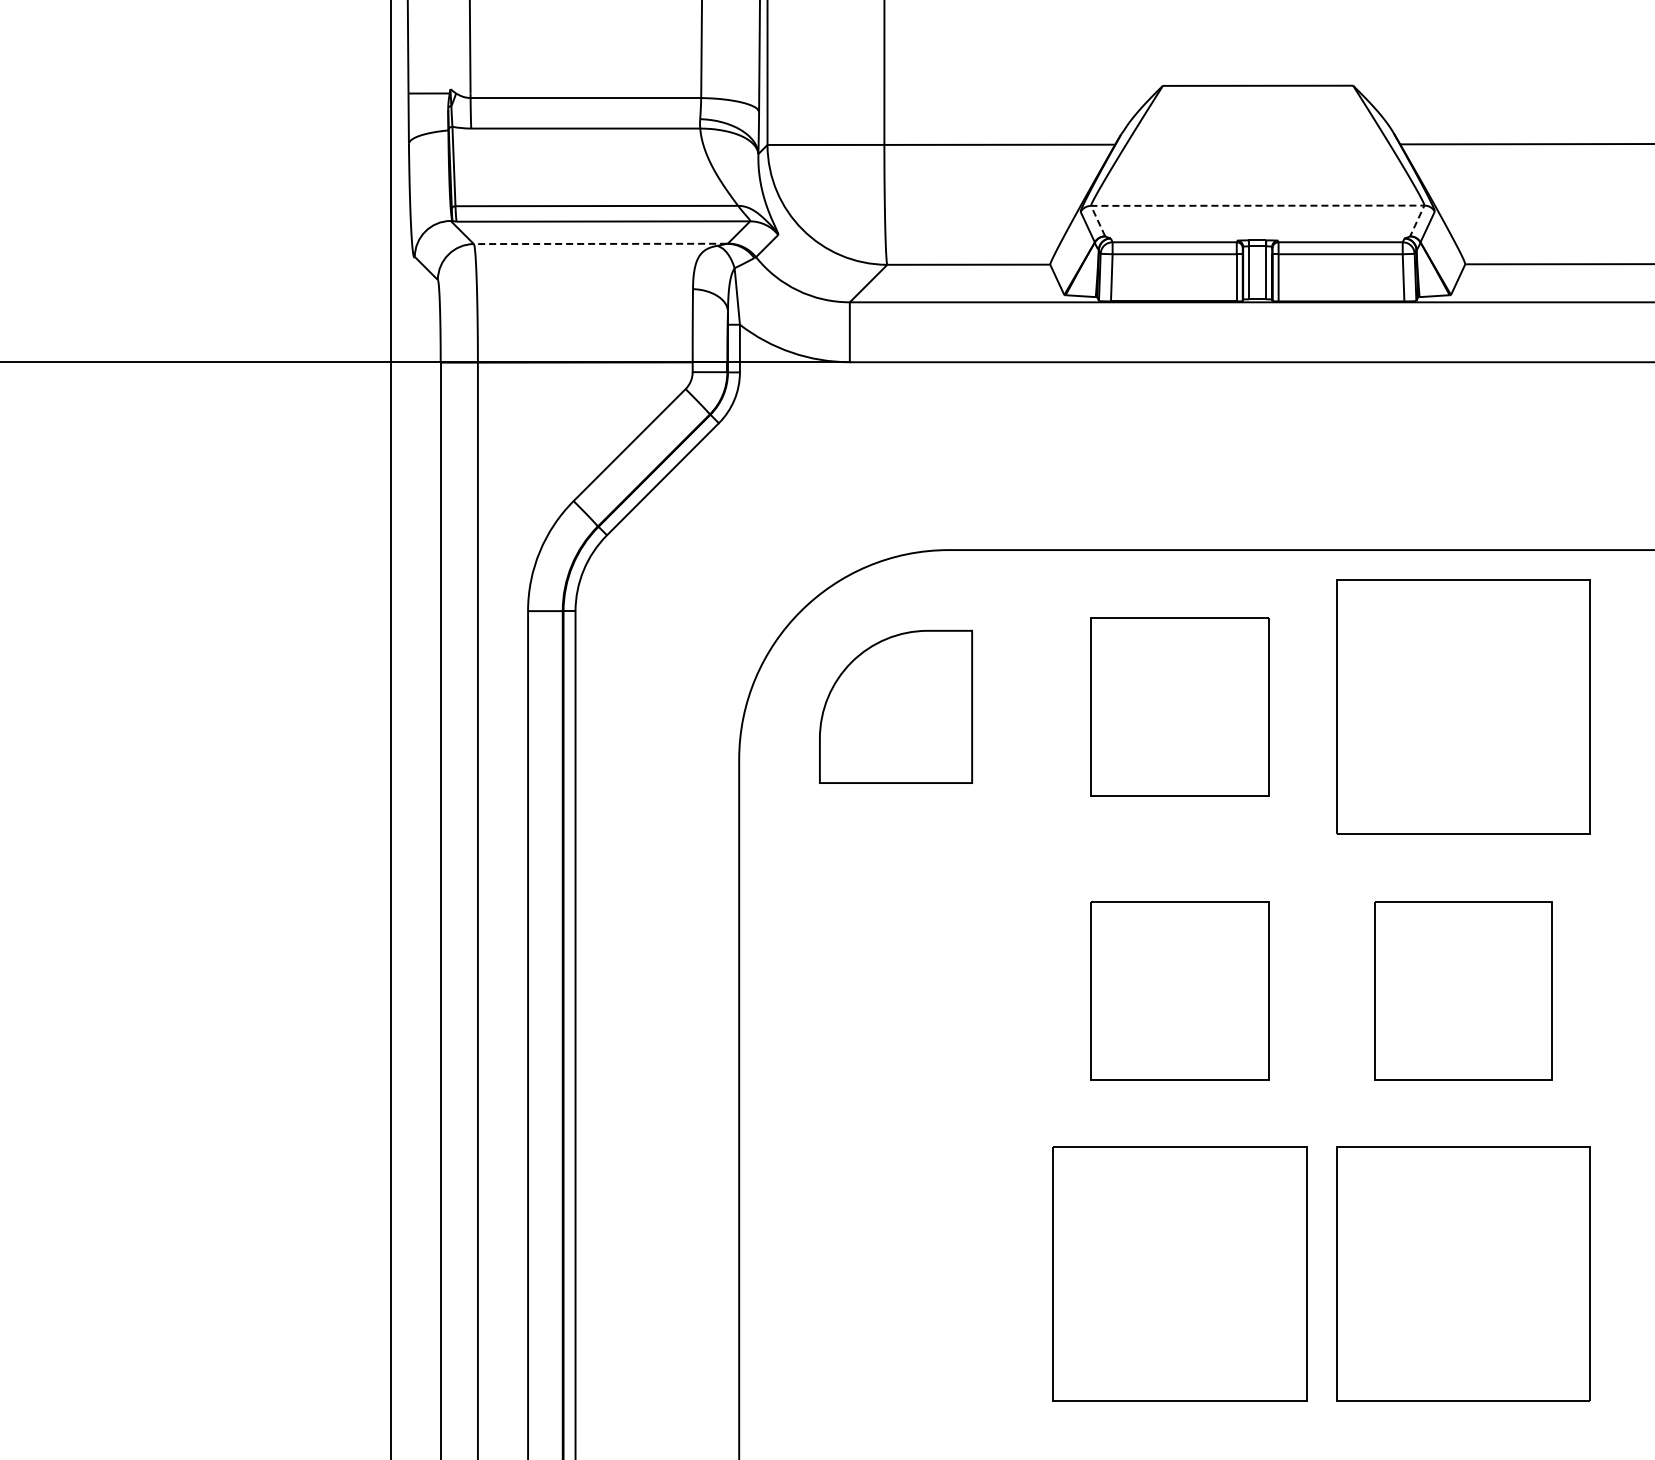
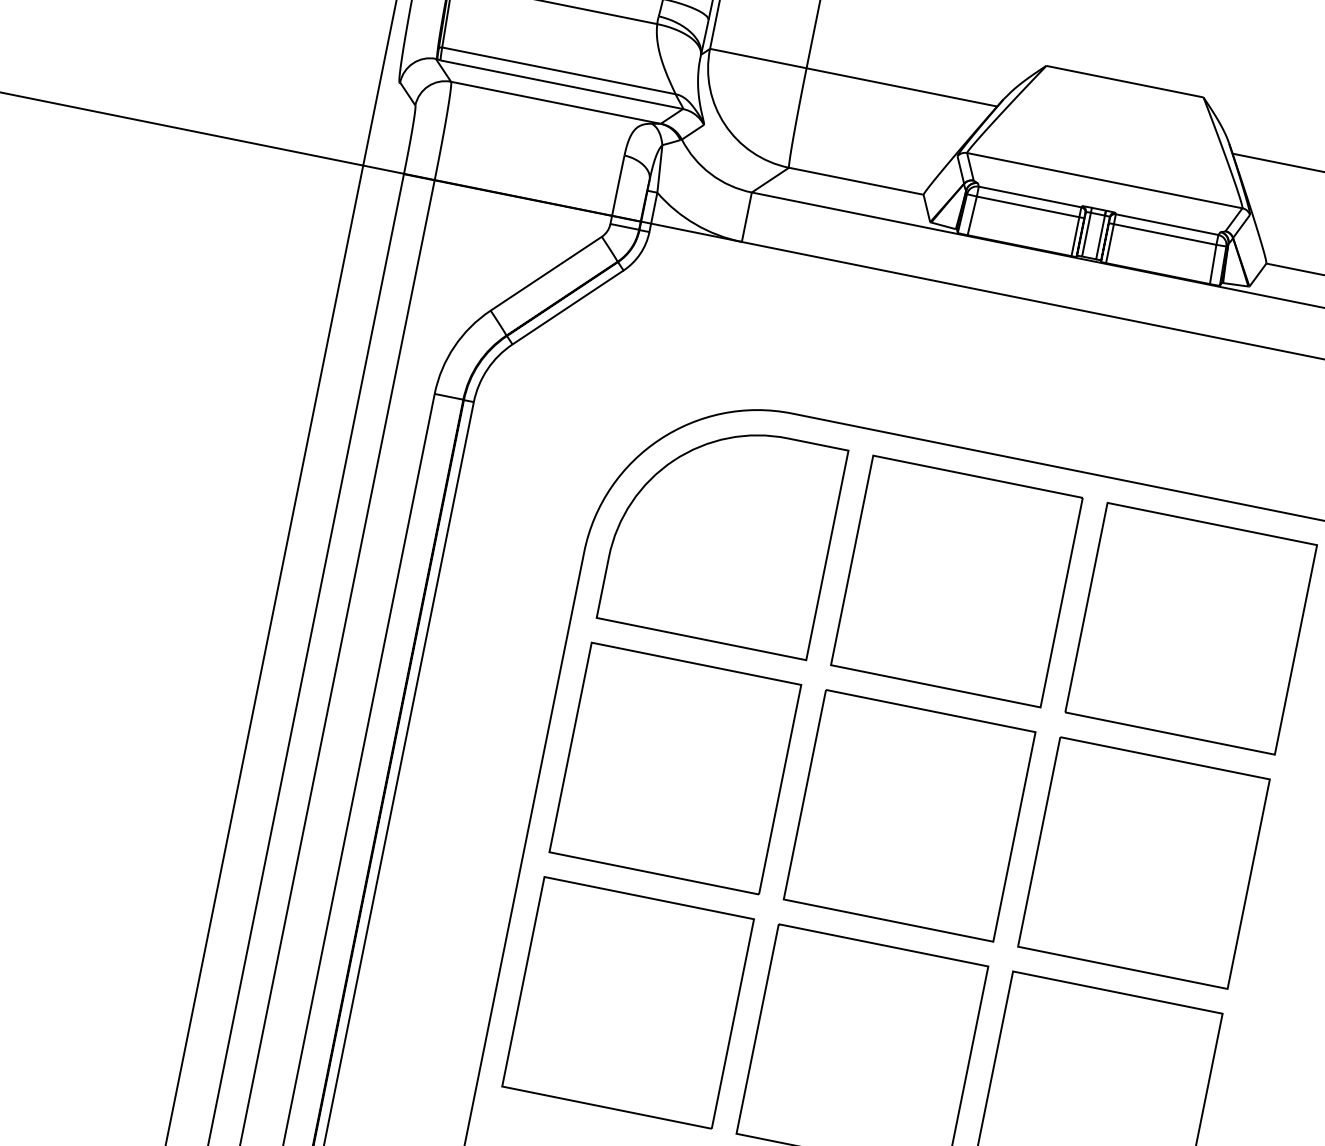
line: (1257, 205) -> (1104, 180), dashed -> solid
line: (600, 243) -> (555, 102), dashed -> solid
part: (895, 706) -> (722, 533), size x1.67
part: (1179, 706) -> (956, 581), size x1.43
part: (895, 990) -> (674, 768), added
part: (1179, 990) -> (909, 815), size x1.43
part: (1463, 990) -> (1144, 862), size x1.43
part: (895, 1273) -> (627, 1002), added

